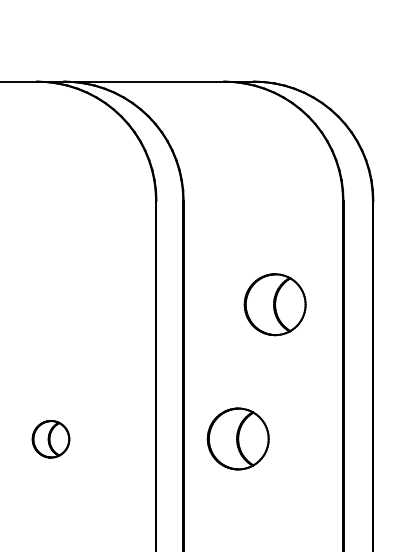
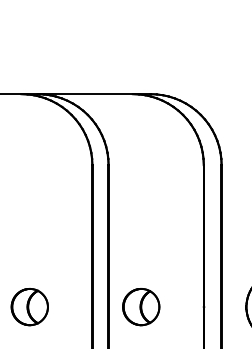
part: (275, 305) -> (163, 227), removed
part: (50, 439) -> (29, 307), size x1.67

